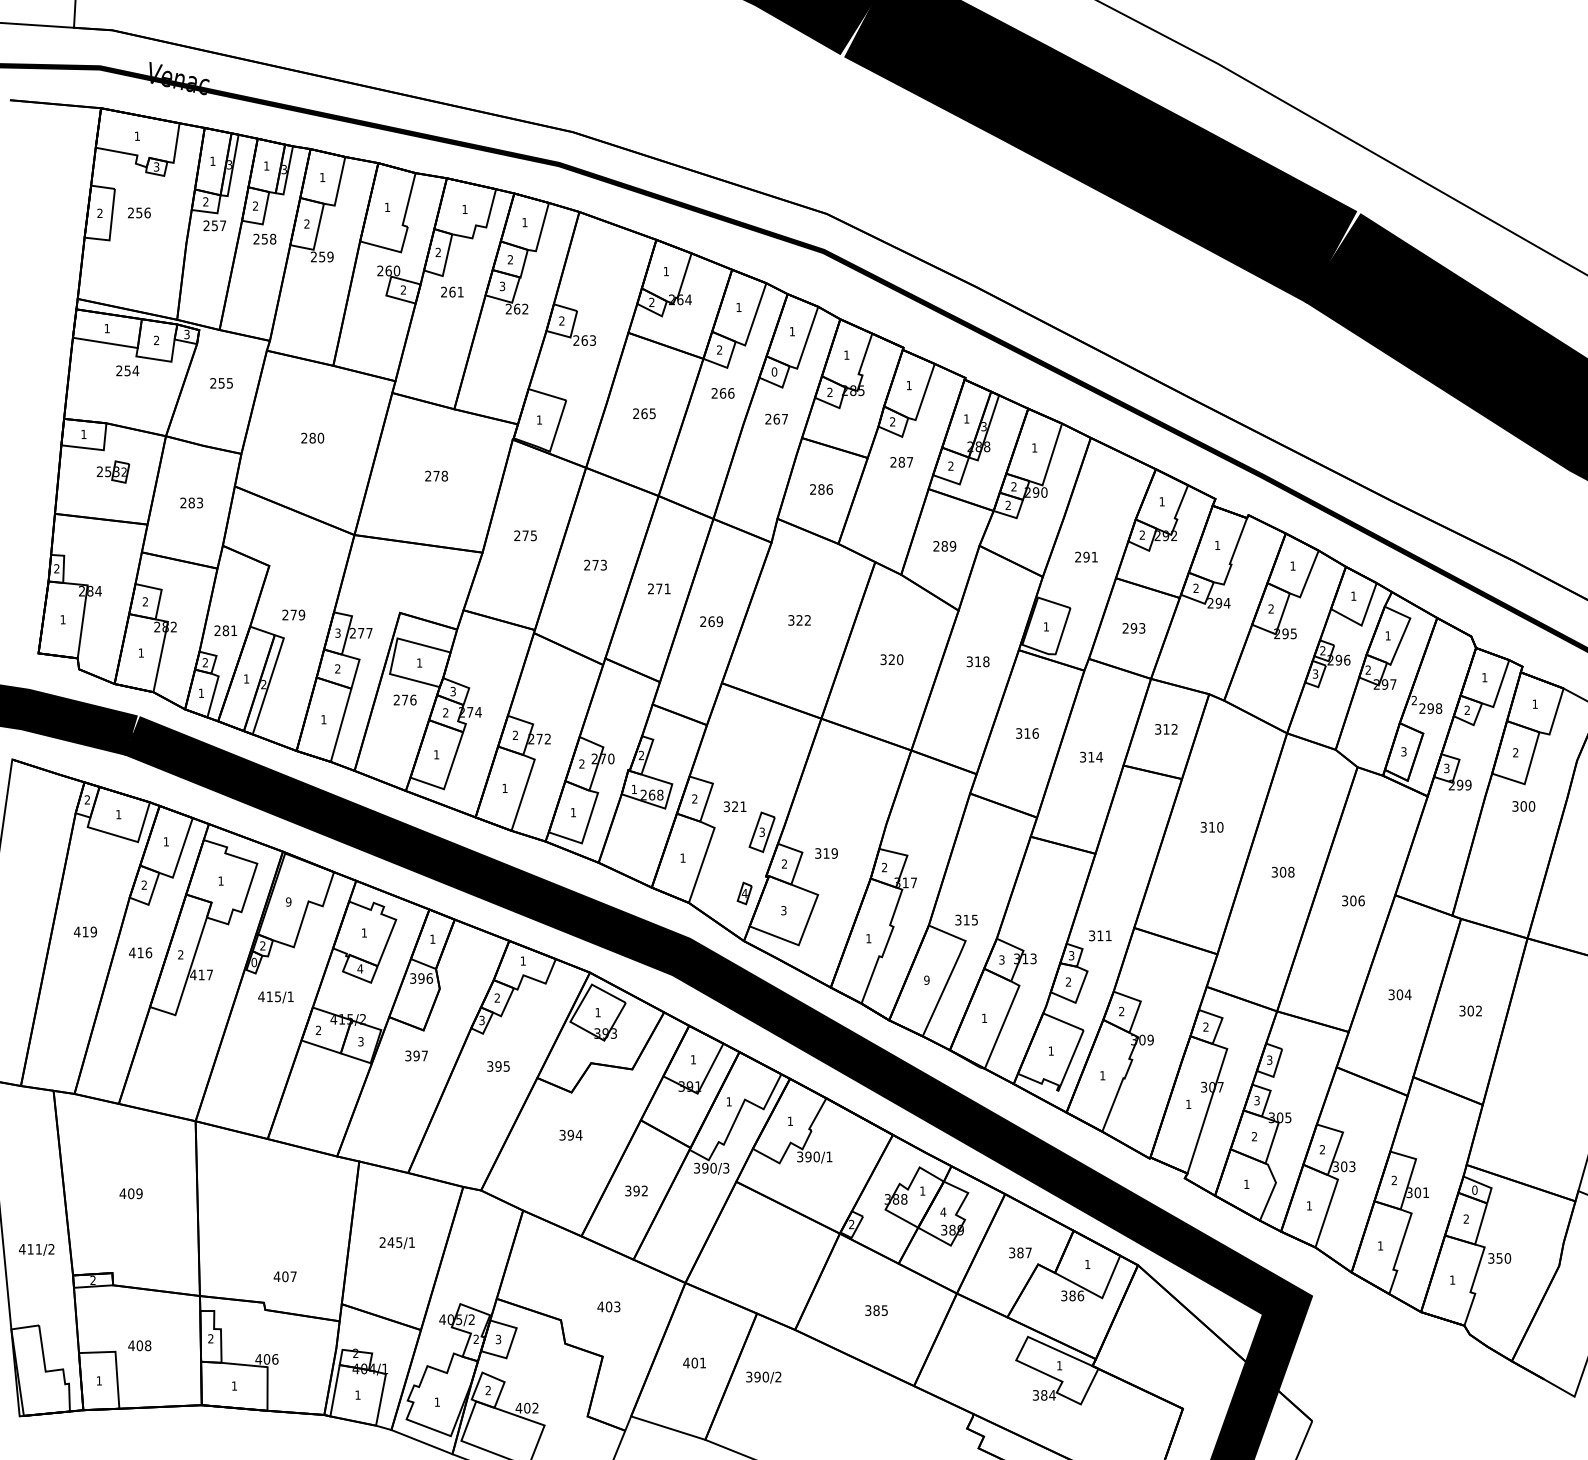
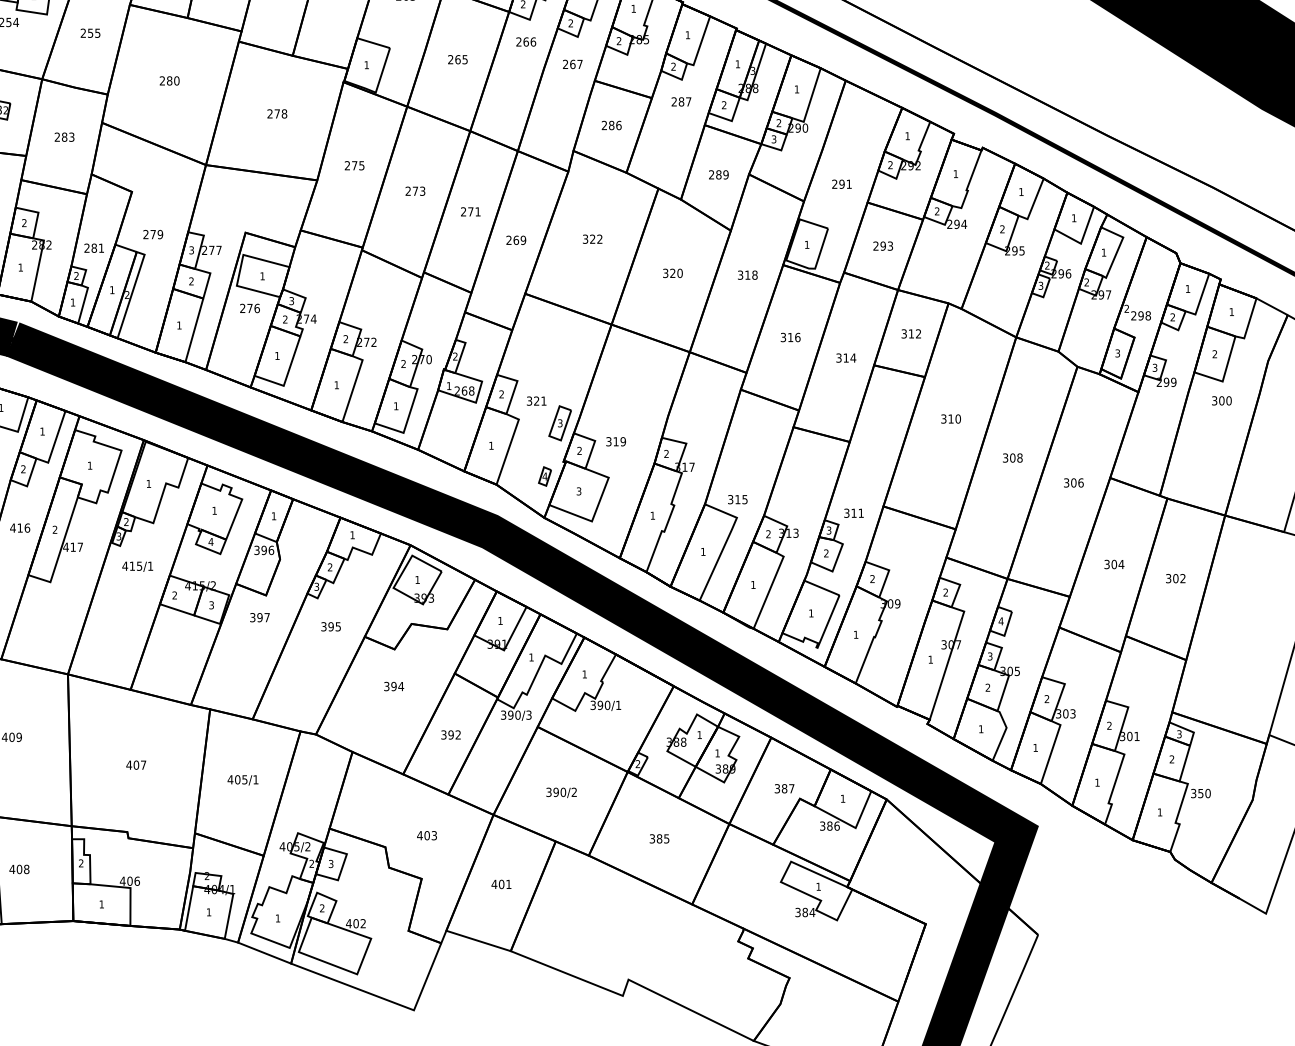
text: (774, 371) -> (570, 22), 0 -> 2
text: (1007, 505) -> (773, 139), 2 -> 3
text: (288, 901) -> (148, 483), 9 -> 1
text: (1001, 960) -> (768, 534), 3 -> 2
text: (254, 962) -> (119, 536), 0 -> 3
text: (926, 979) -> (702, 551), 9 -> 1
text: (1269, 1059) -> (1000, 620), 3 -> 4
text: (1474, 1189) -> (1179, 733), 0 -> 3
text: (943, 1211) -> (717, 752), 4 -> 1
text: (386, 1242) -> (233, 779), 245/1 -> 405/1
text: (284, 1276) -> (135, 764), moved
text: (763, 1377) -> (561, 792), moved

